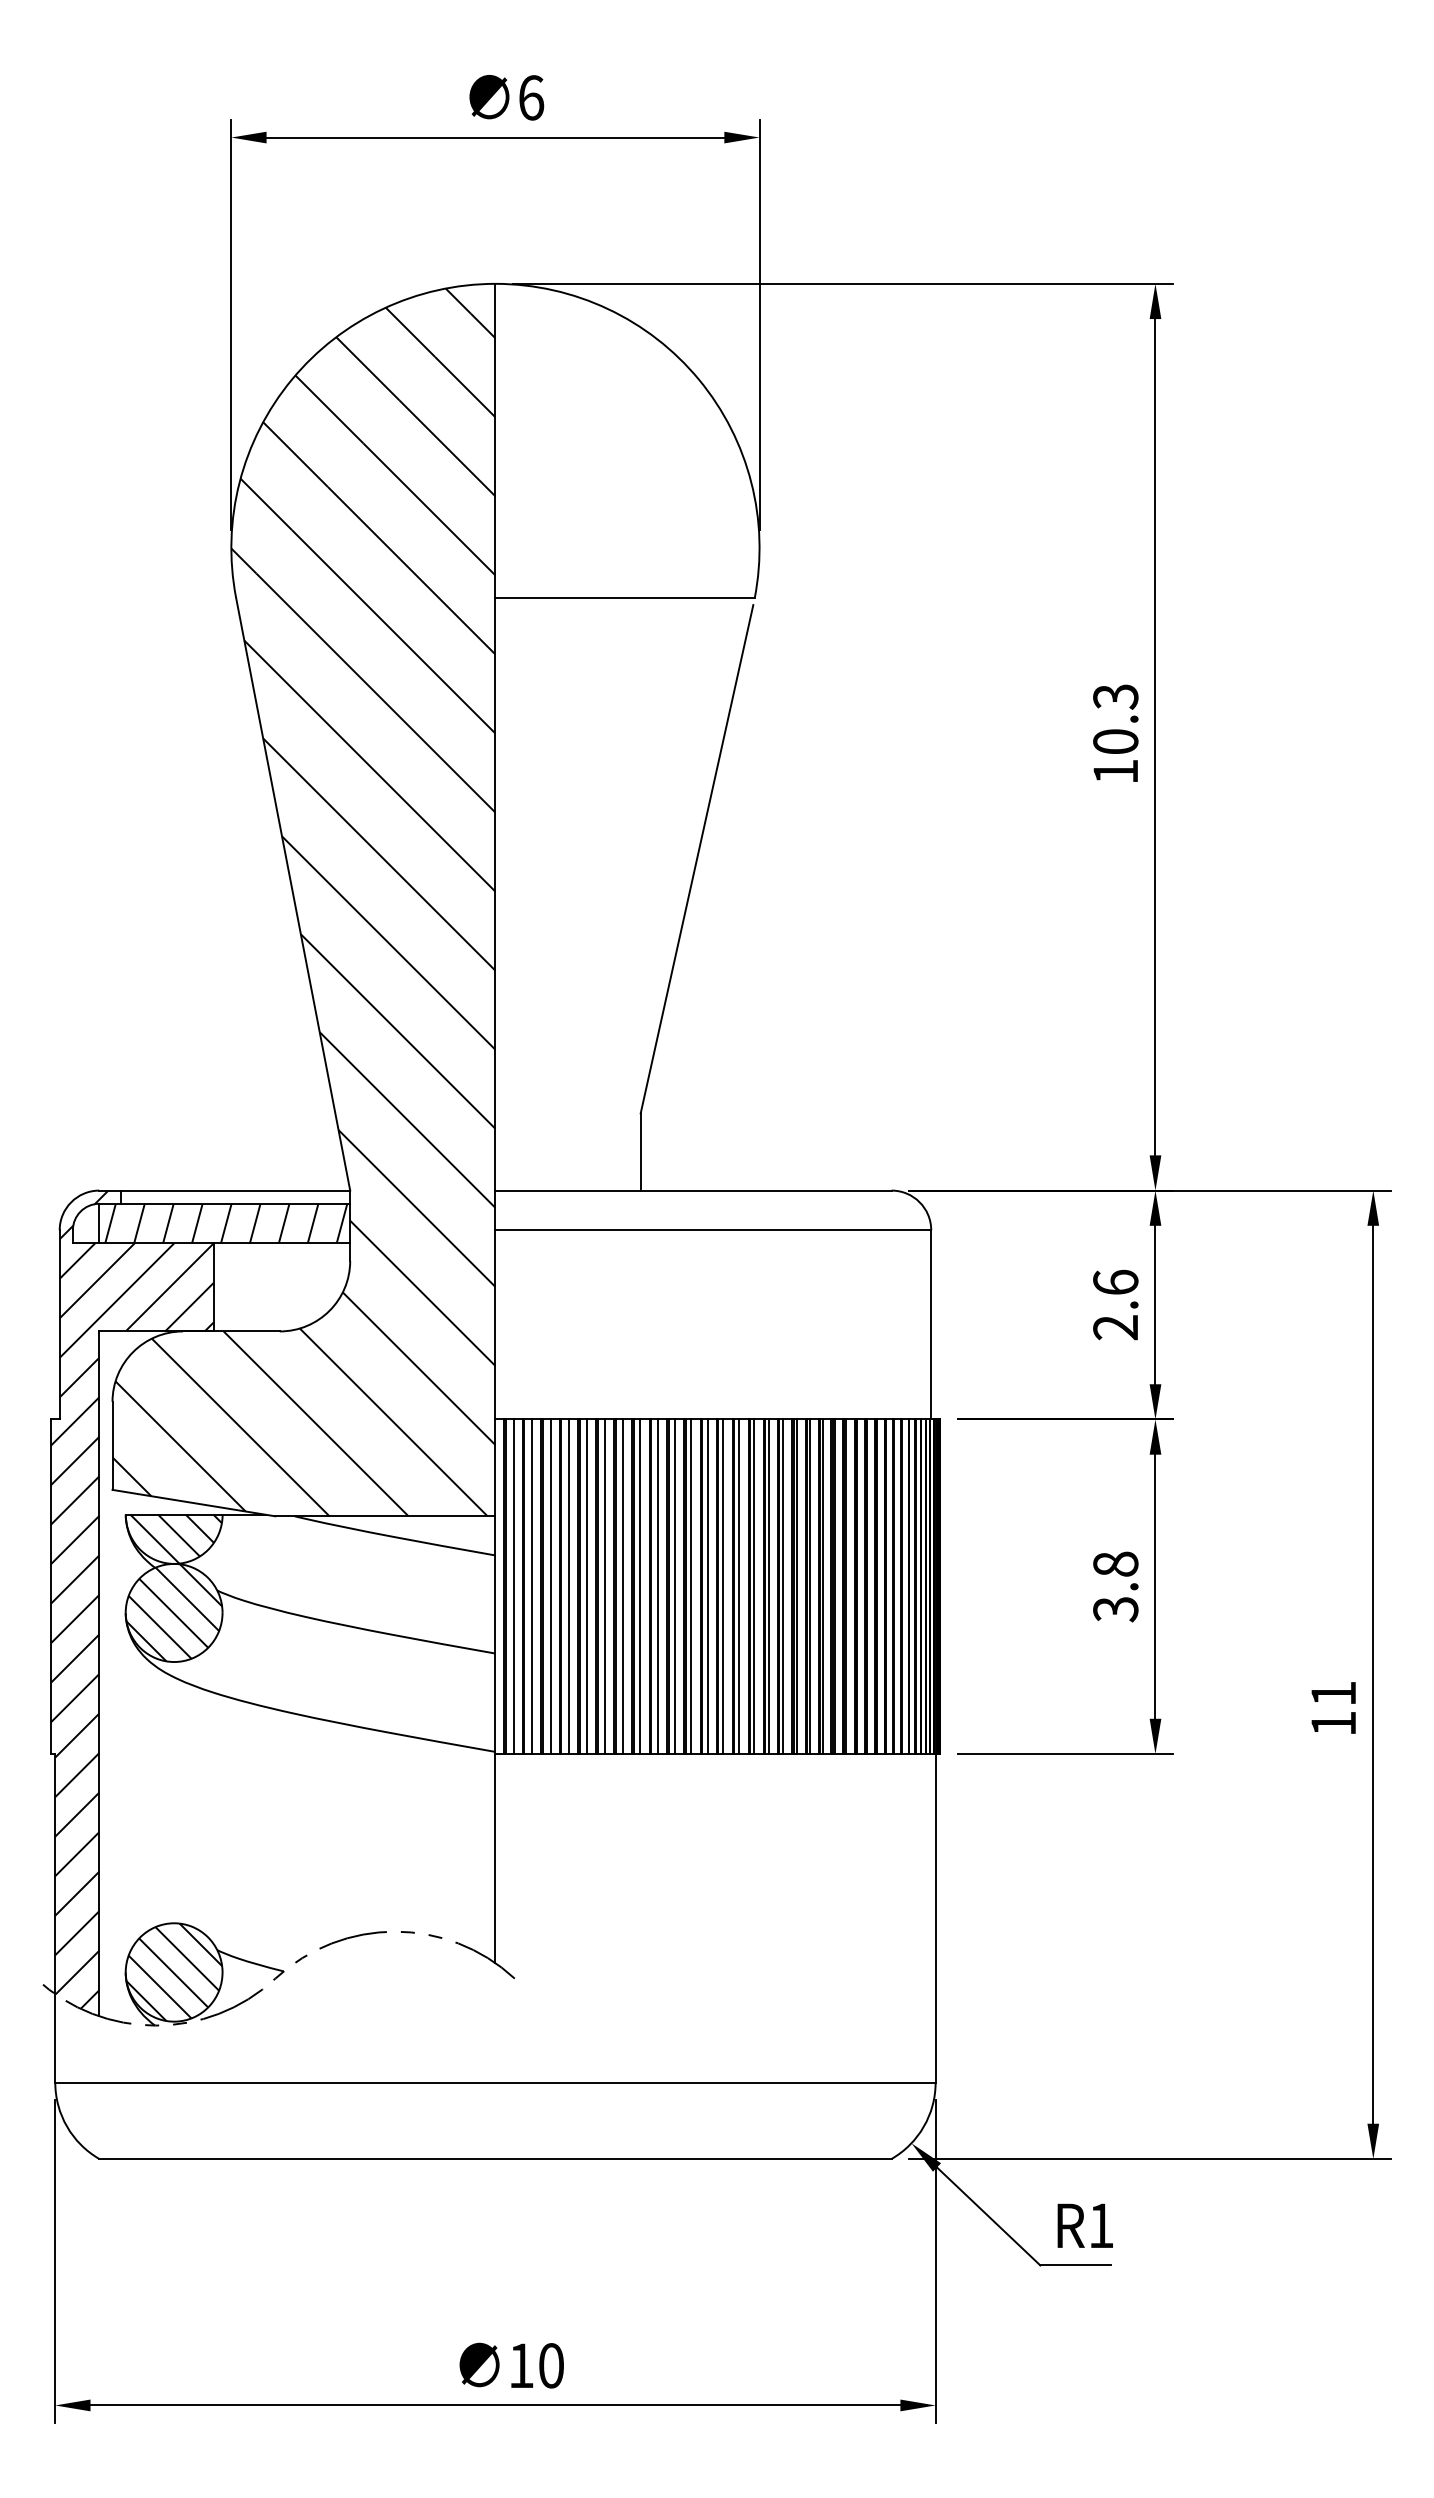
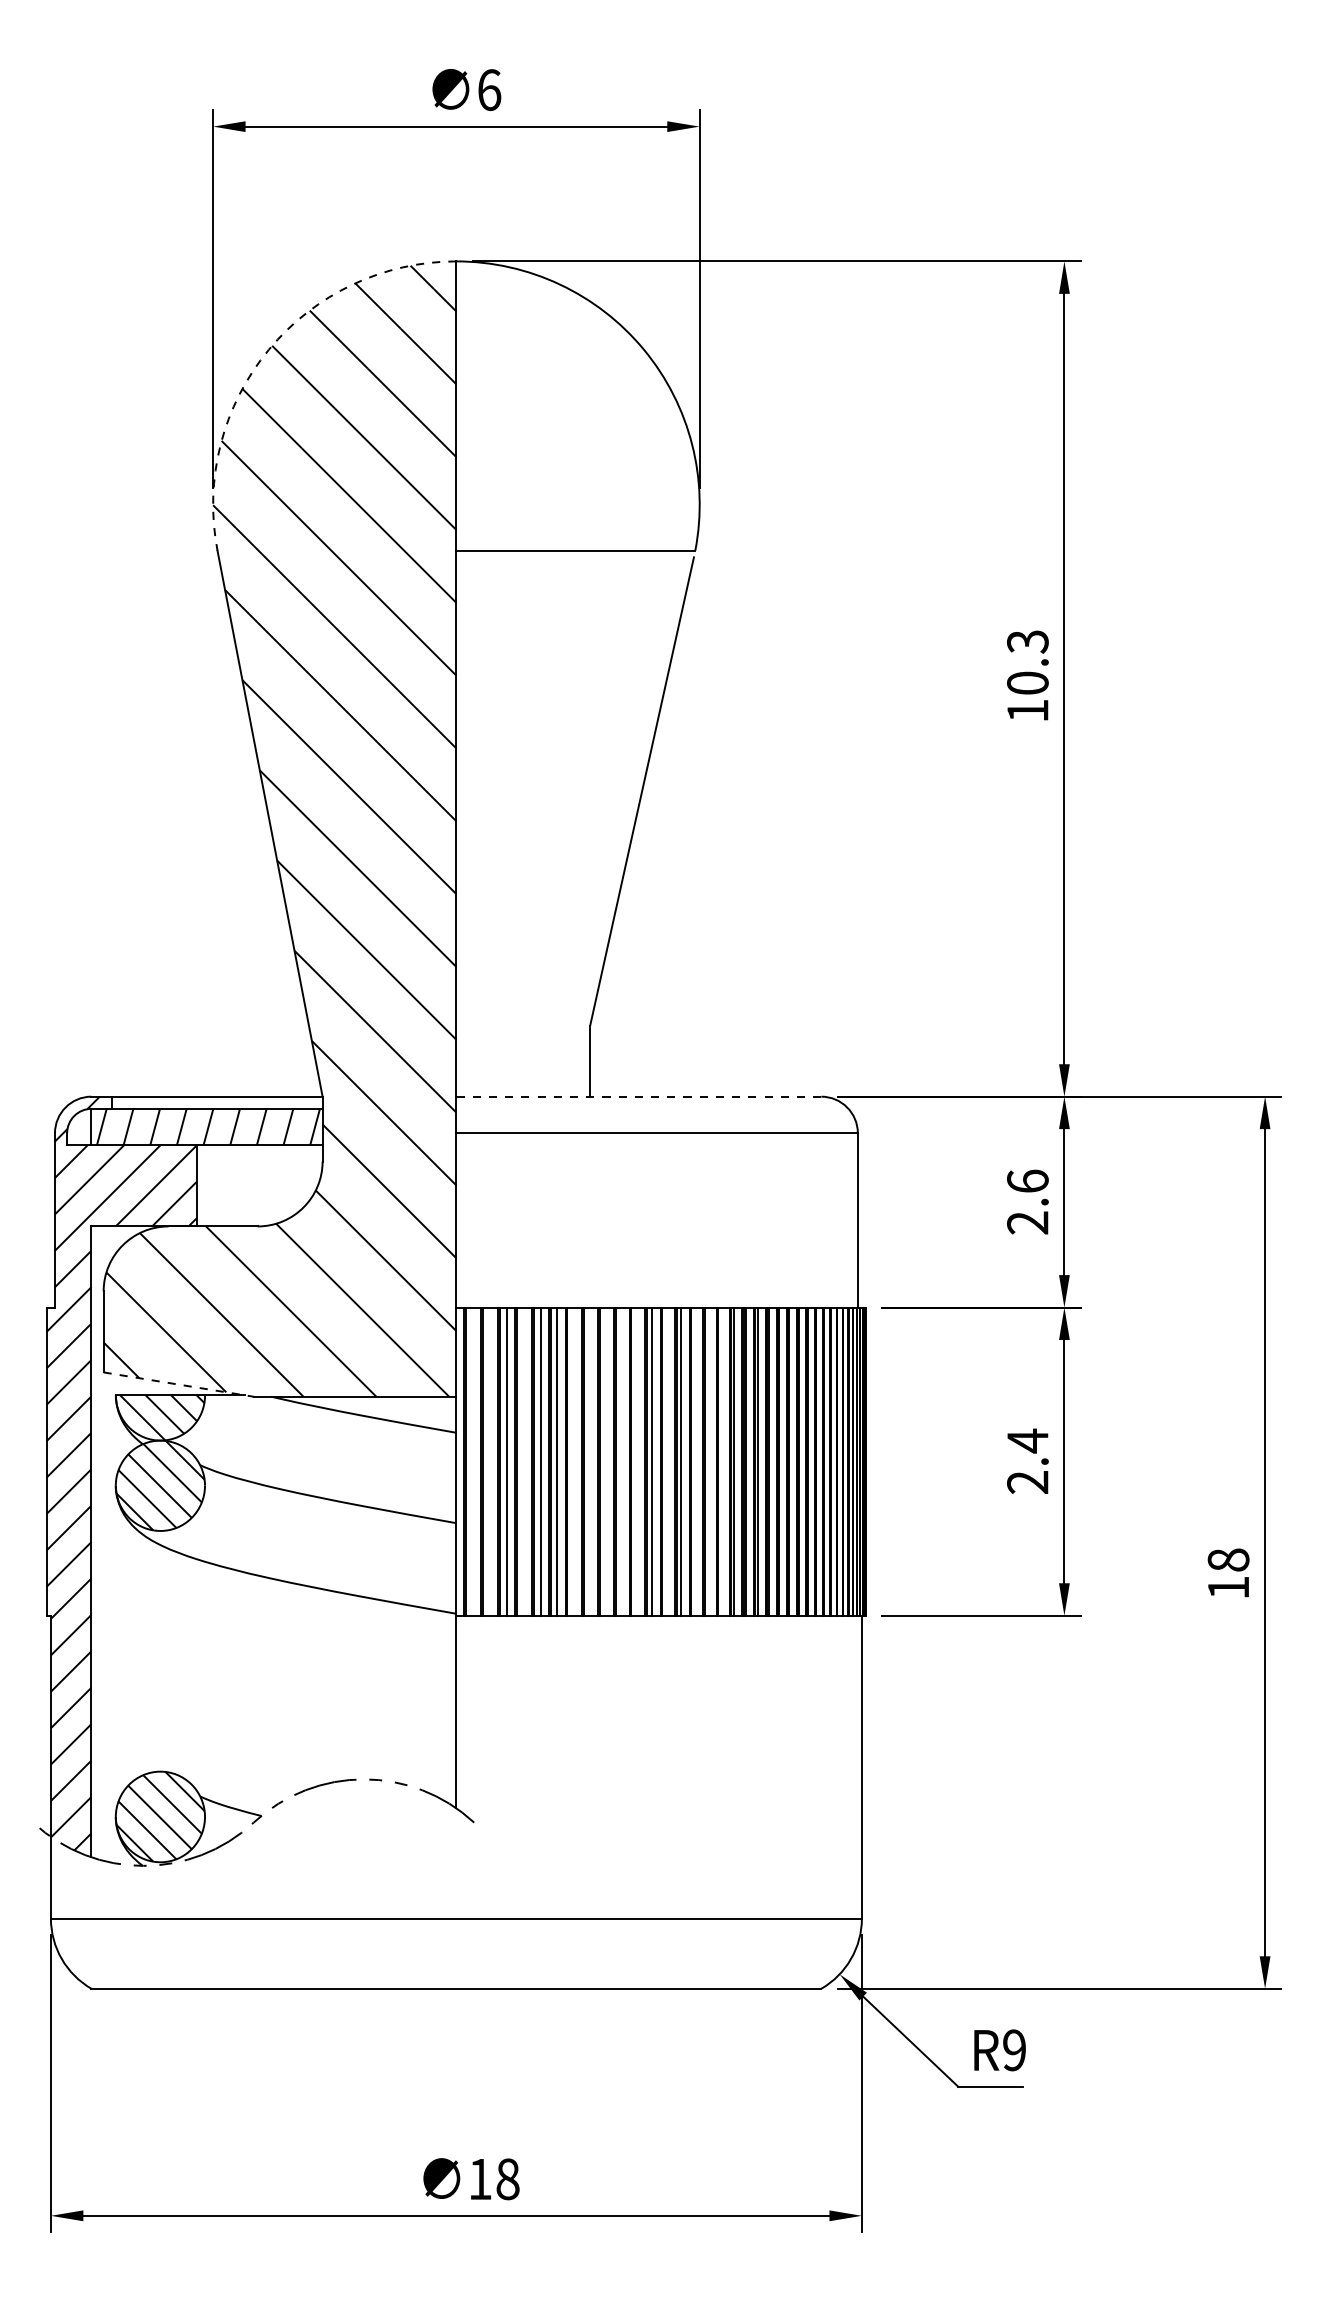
arc: (291, 379) -> (268, 349), solid -> dashed
line: (694, 1190) -> (639, 1096), solid -> dashed
line: (194, 1503) -> (179, 1384), solid -> dashed
line: (513, 1586) -> (473, 1461), removed
line: (532, 1586) -> (490, 1461), removed
line: (568, 1586) -> (523, 1461), removed
line: (622, 1586) -> (573, 1461), removed
line: (640, 1586) -> (590, 1461), removed
line: (657, 1586) -> (605, 1461), removed
line: (674, 1586) -> (621, 1461), removed
line: (691, 1586) -> (637, 1461), removed
line: (723, 1586) -> (666, 1461), removed
line: (754, 1586) -> (695, 1461), removed
line: (768, 1586) -> (707, 1461), removed
line: (783, 1586) -> (721, 1461), removed
text: (1115, 1586) -> (1027, 1461), 3.8 -> 2.4
text: (1333, 1693) -> (1228, 1559), 11 -> 18
text: (1101, 2225) -> (1014, 2050), R1 -> R9
text: (551, 2365) -> (508, 2179), 10 -> 18

